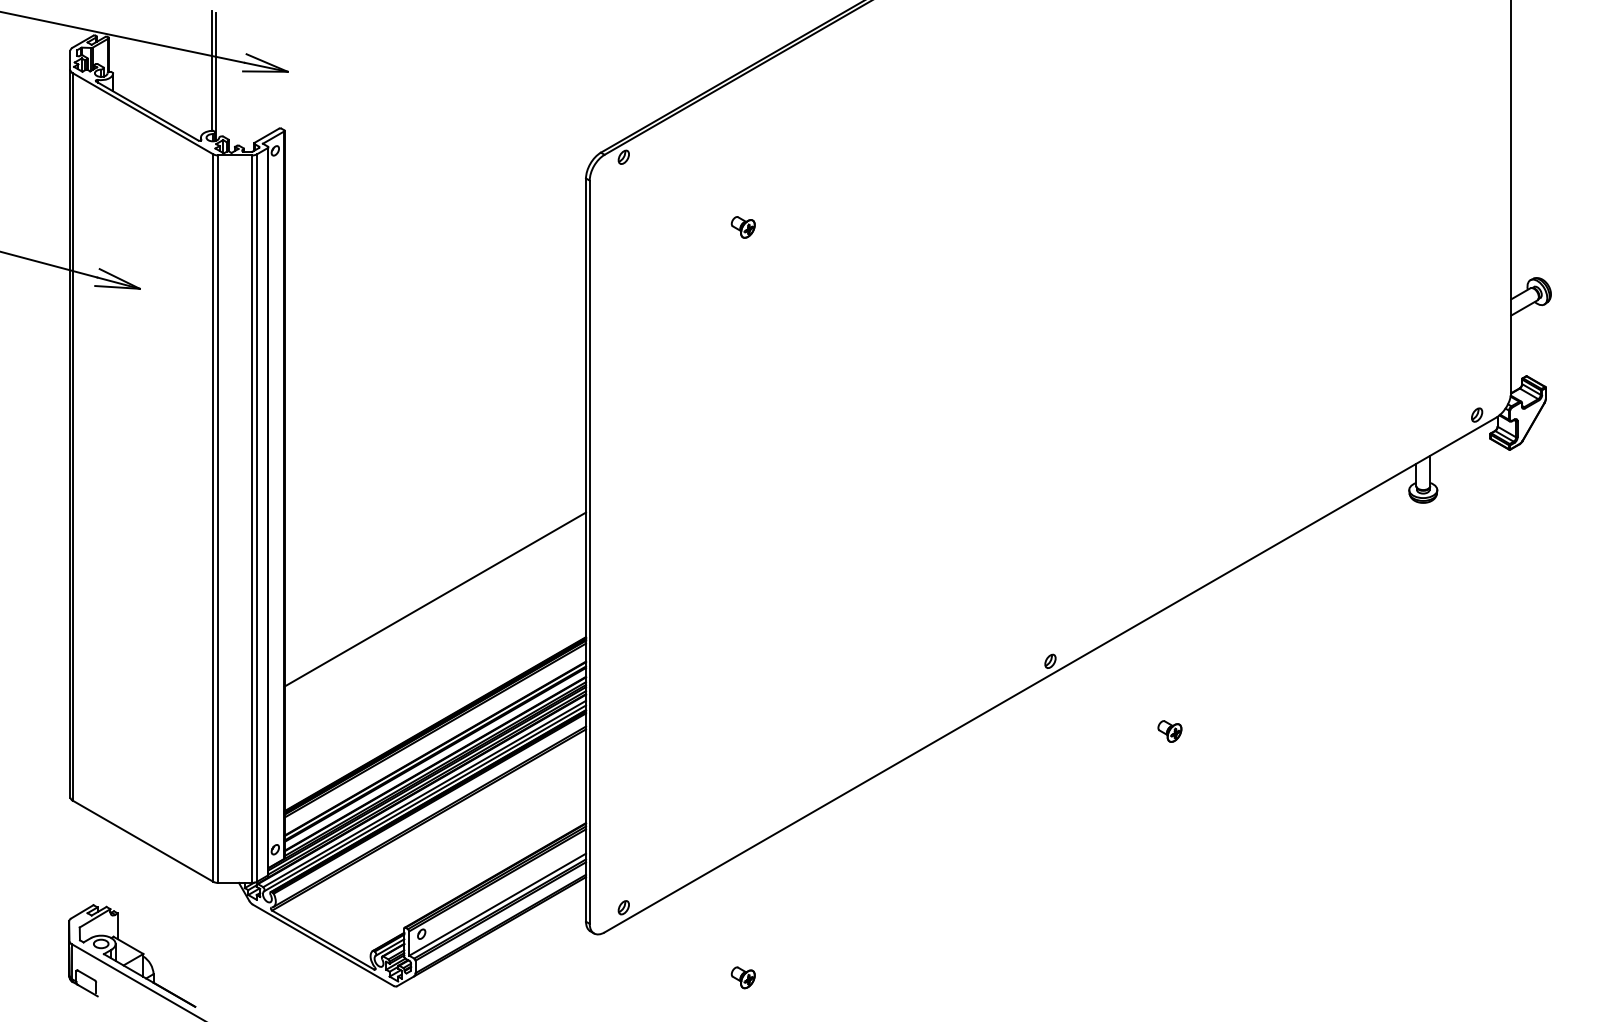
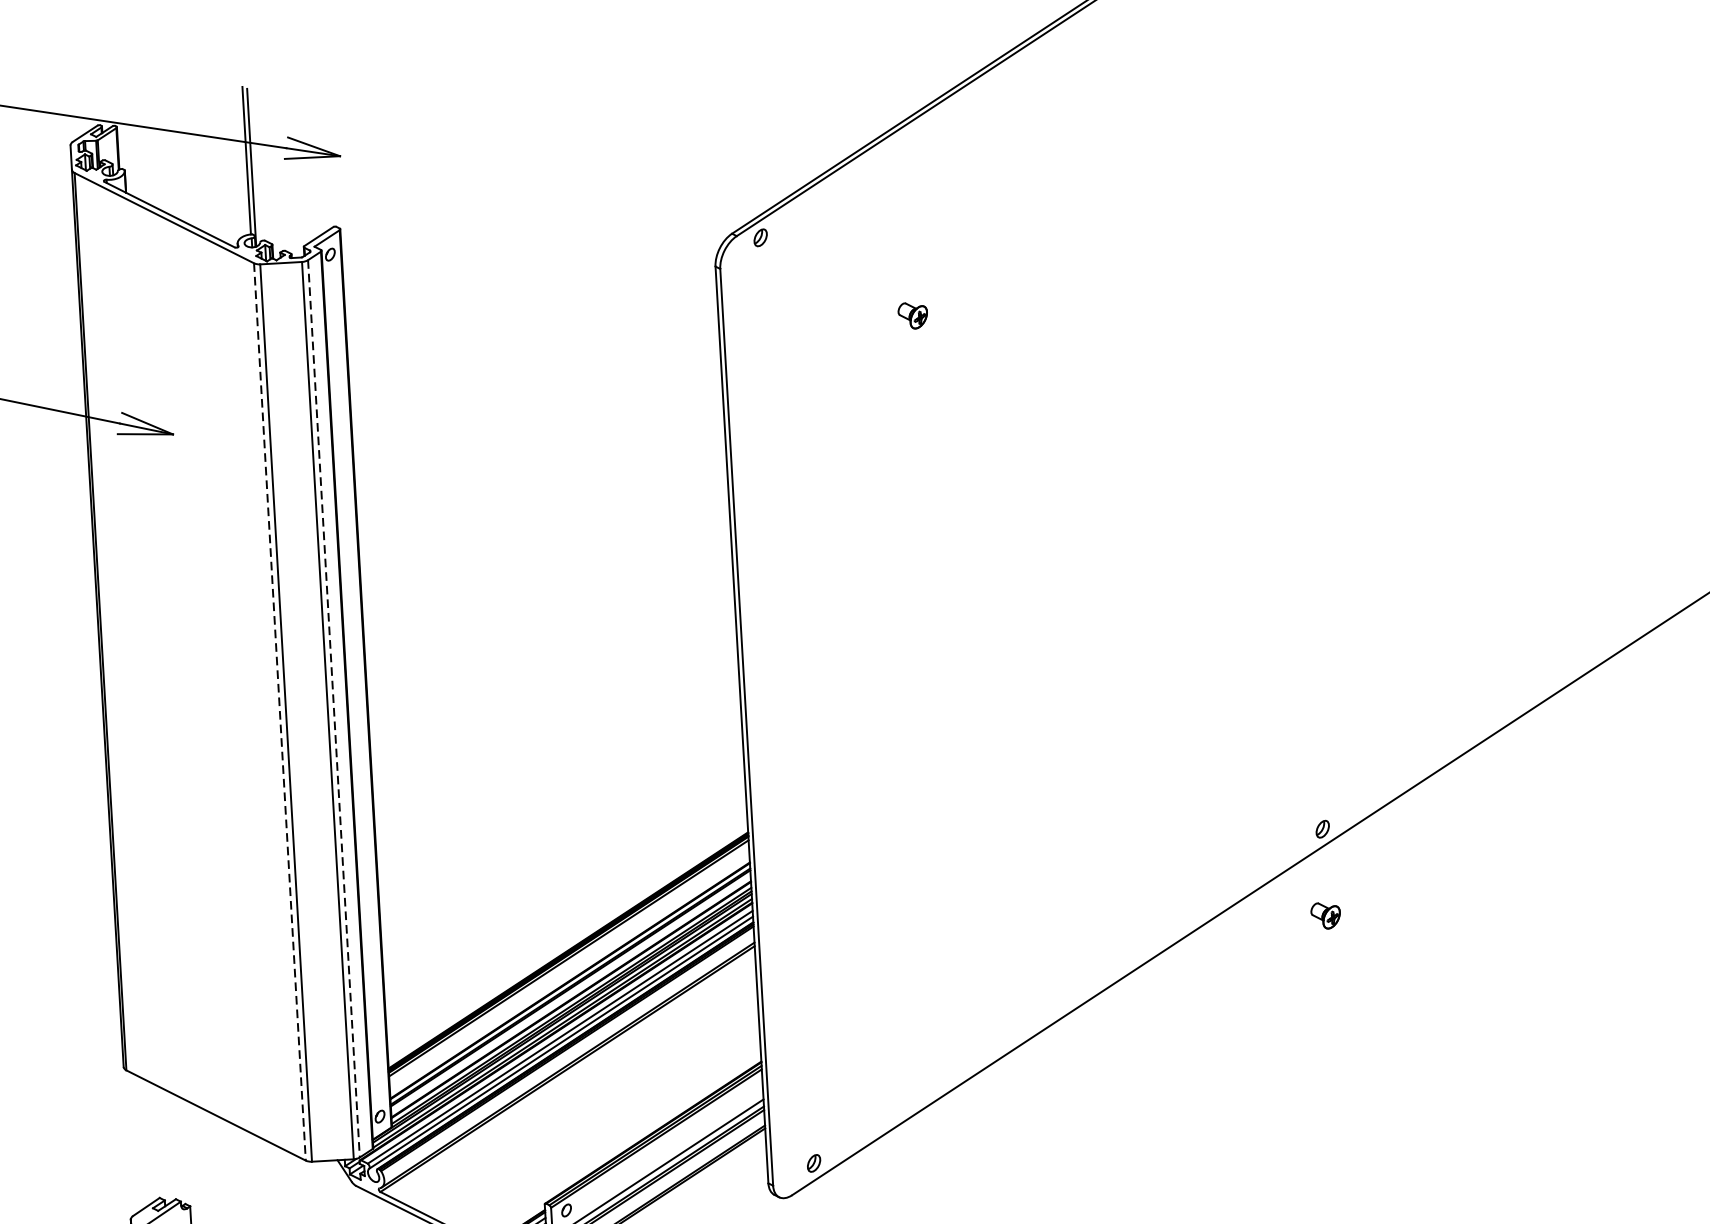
line: (213, 518) -> (280, 712), solid -> dashed
line: (257, 518) -> (334, 709), solid -> dashed
line: (435, 599) -> (559, 796), removed
part: (1169, 731) -> (1325, 915), moved

